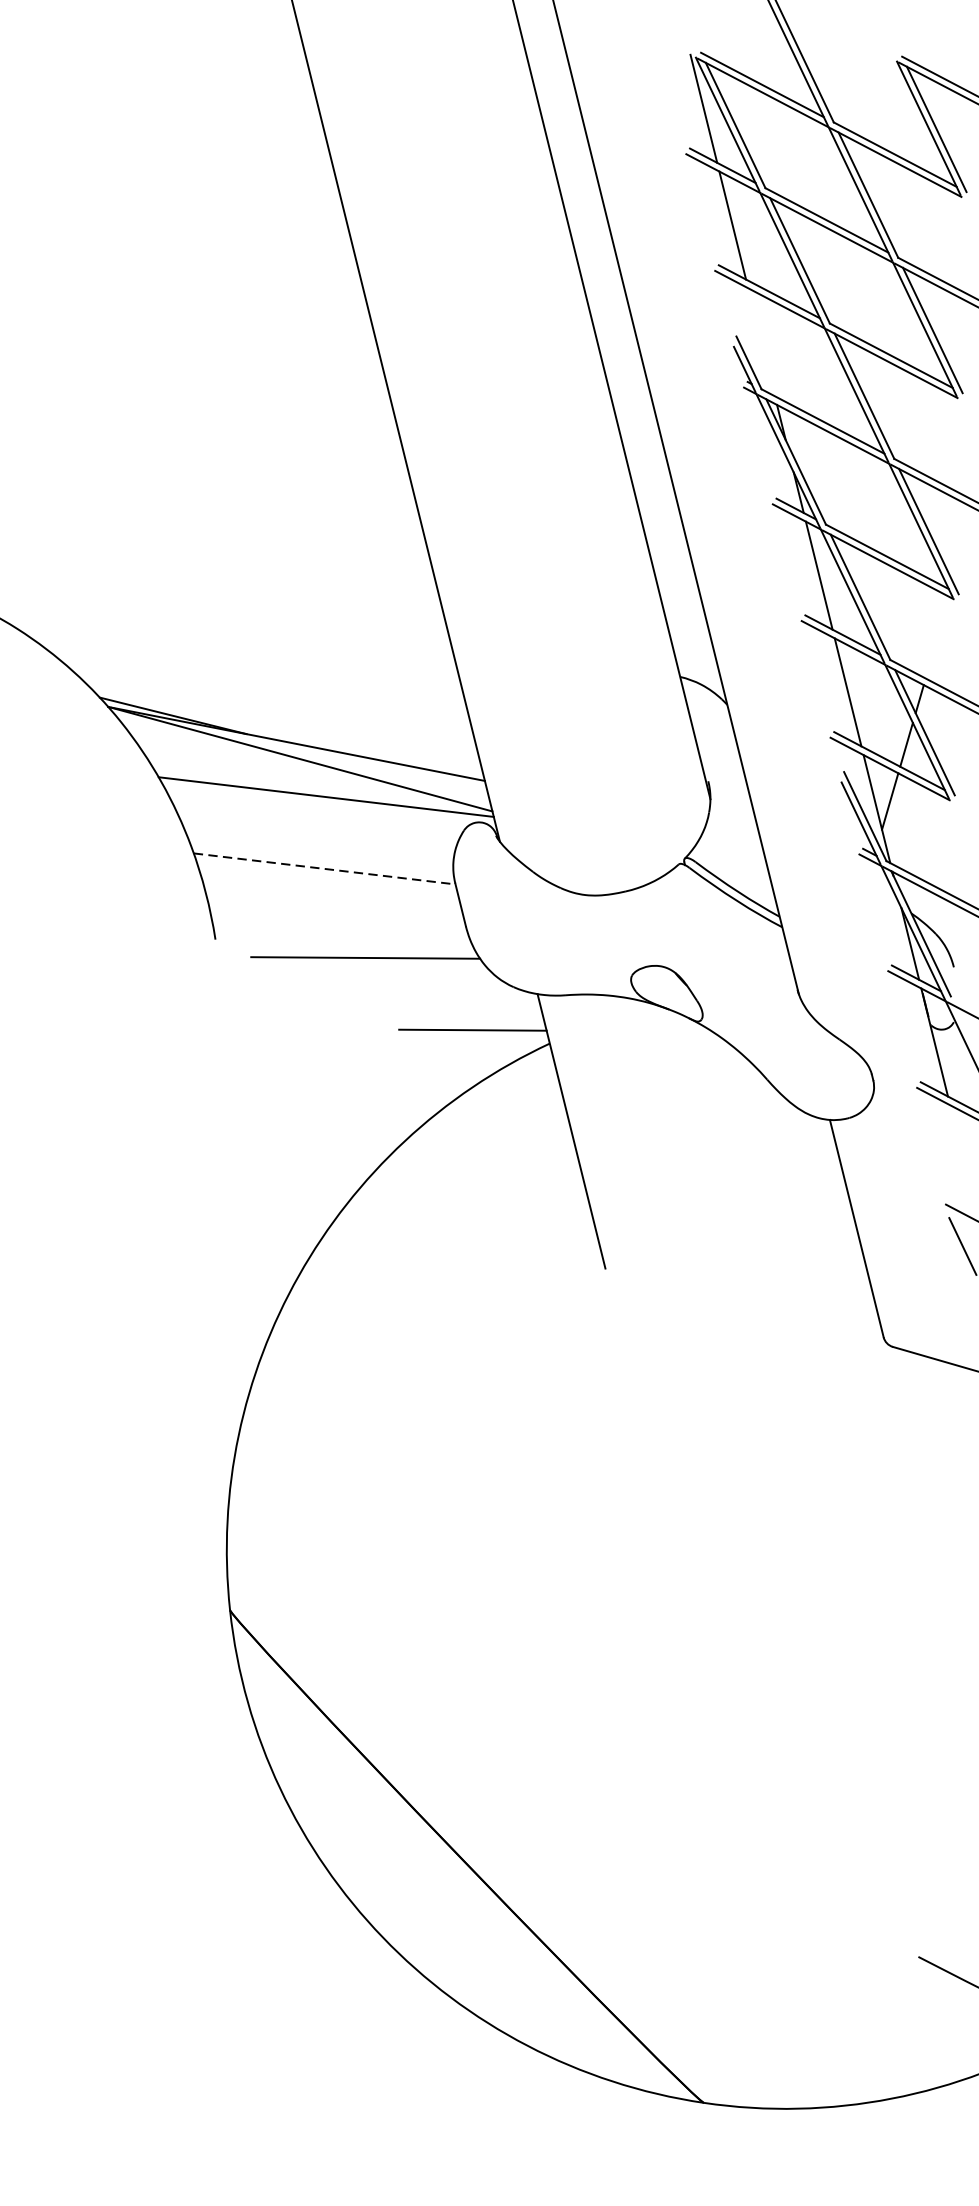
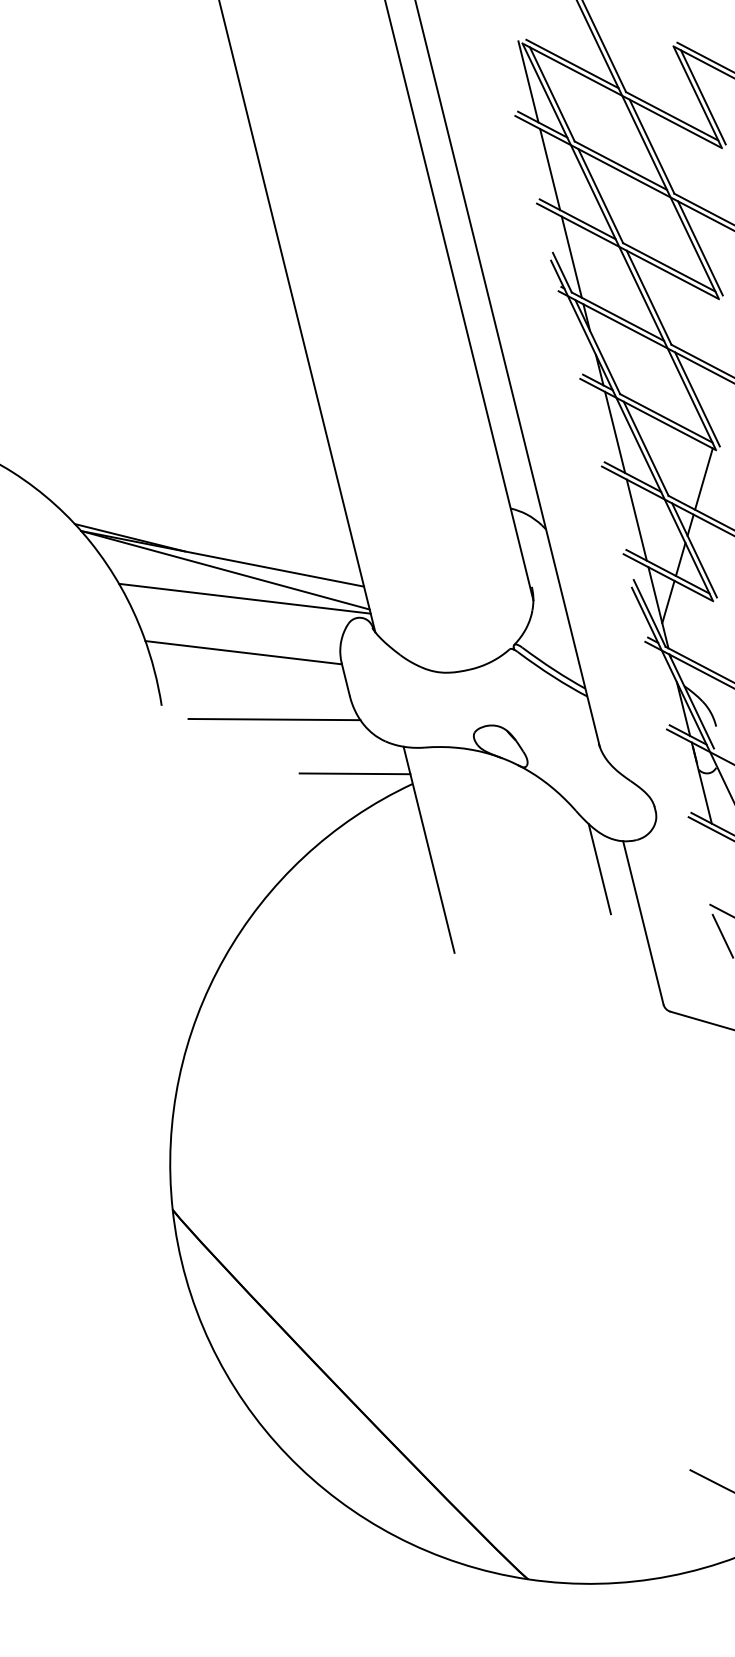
line: (761, 341) -> (571, 256), added
line: (936, 636) -> (703, 478), added
line: (324, 868) -> (243, 652), dashed -> solid
line: (798, 1157) -> (599, 869), added

